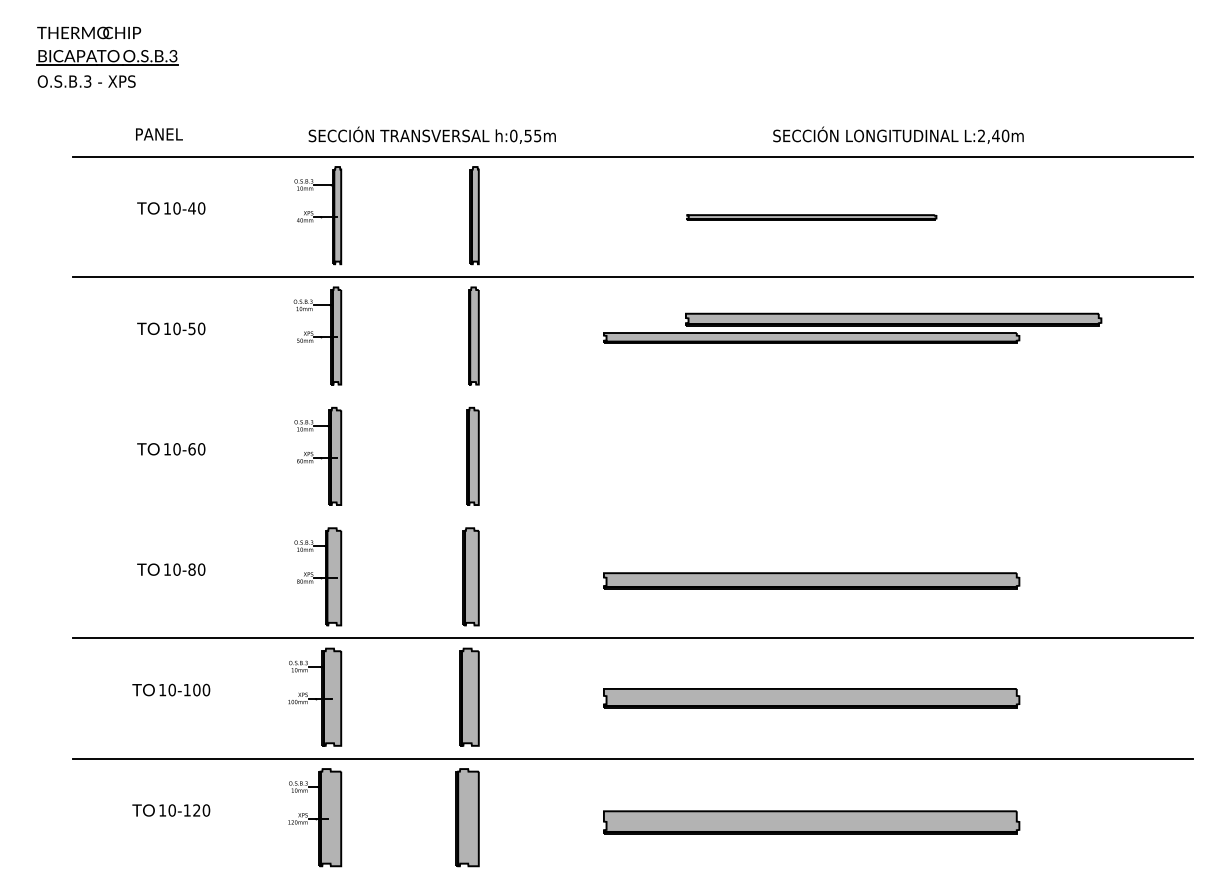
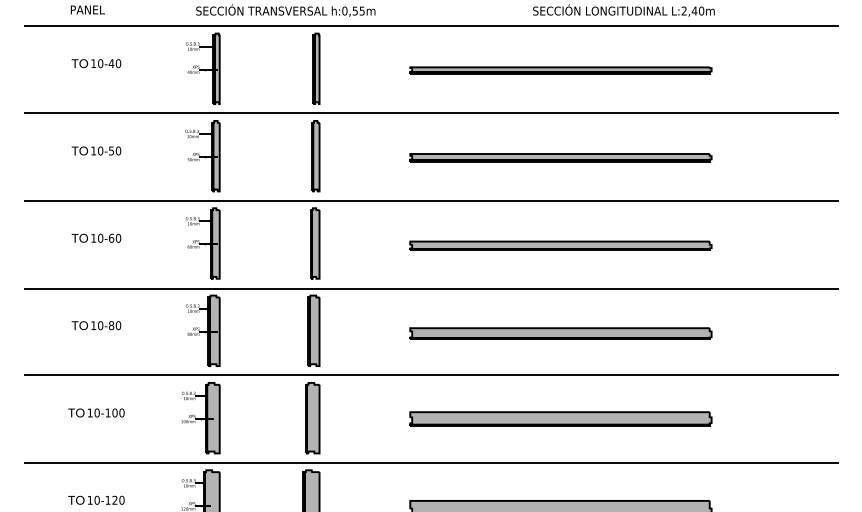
part: (811, 217) -> (560, 70), size x1.67
part: (893, 319) -> (560, 245), moved
line: (632, 397) -> (431, 200), added
line: (632, 518) -> (431, 288), added

